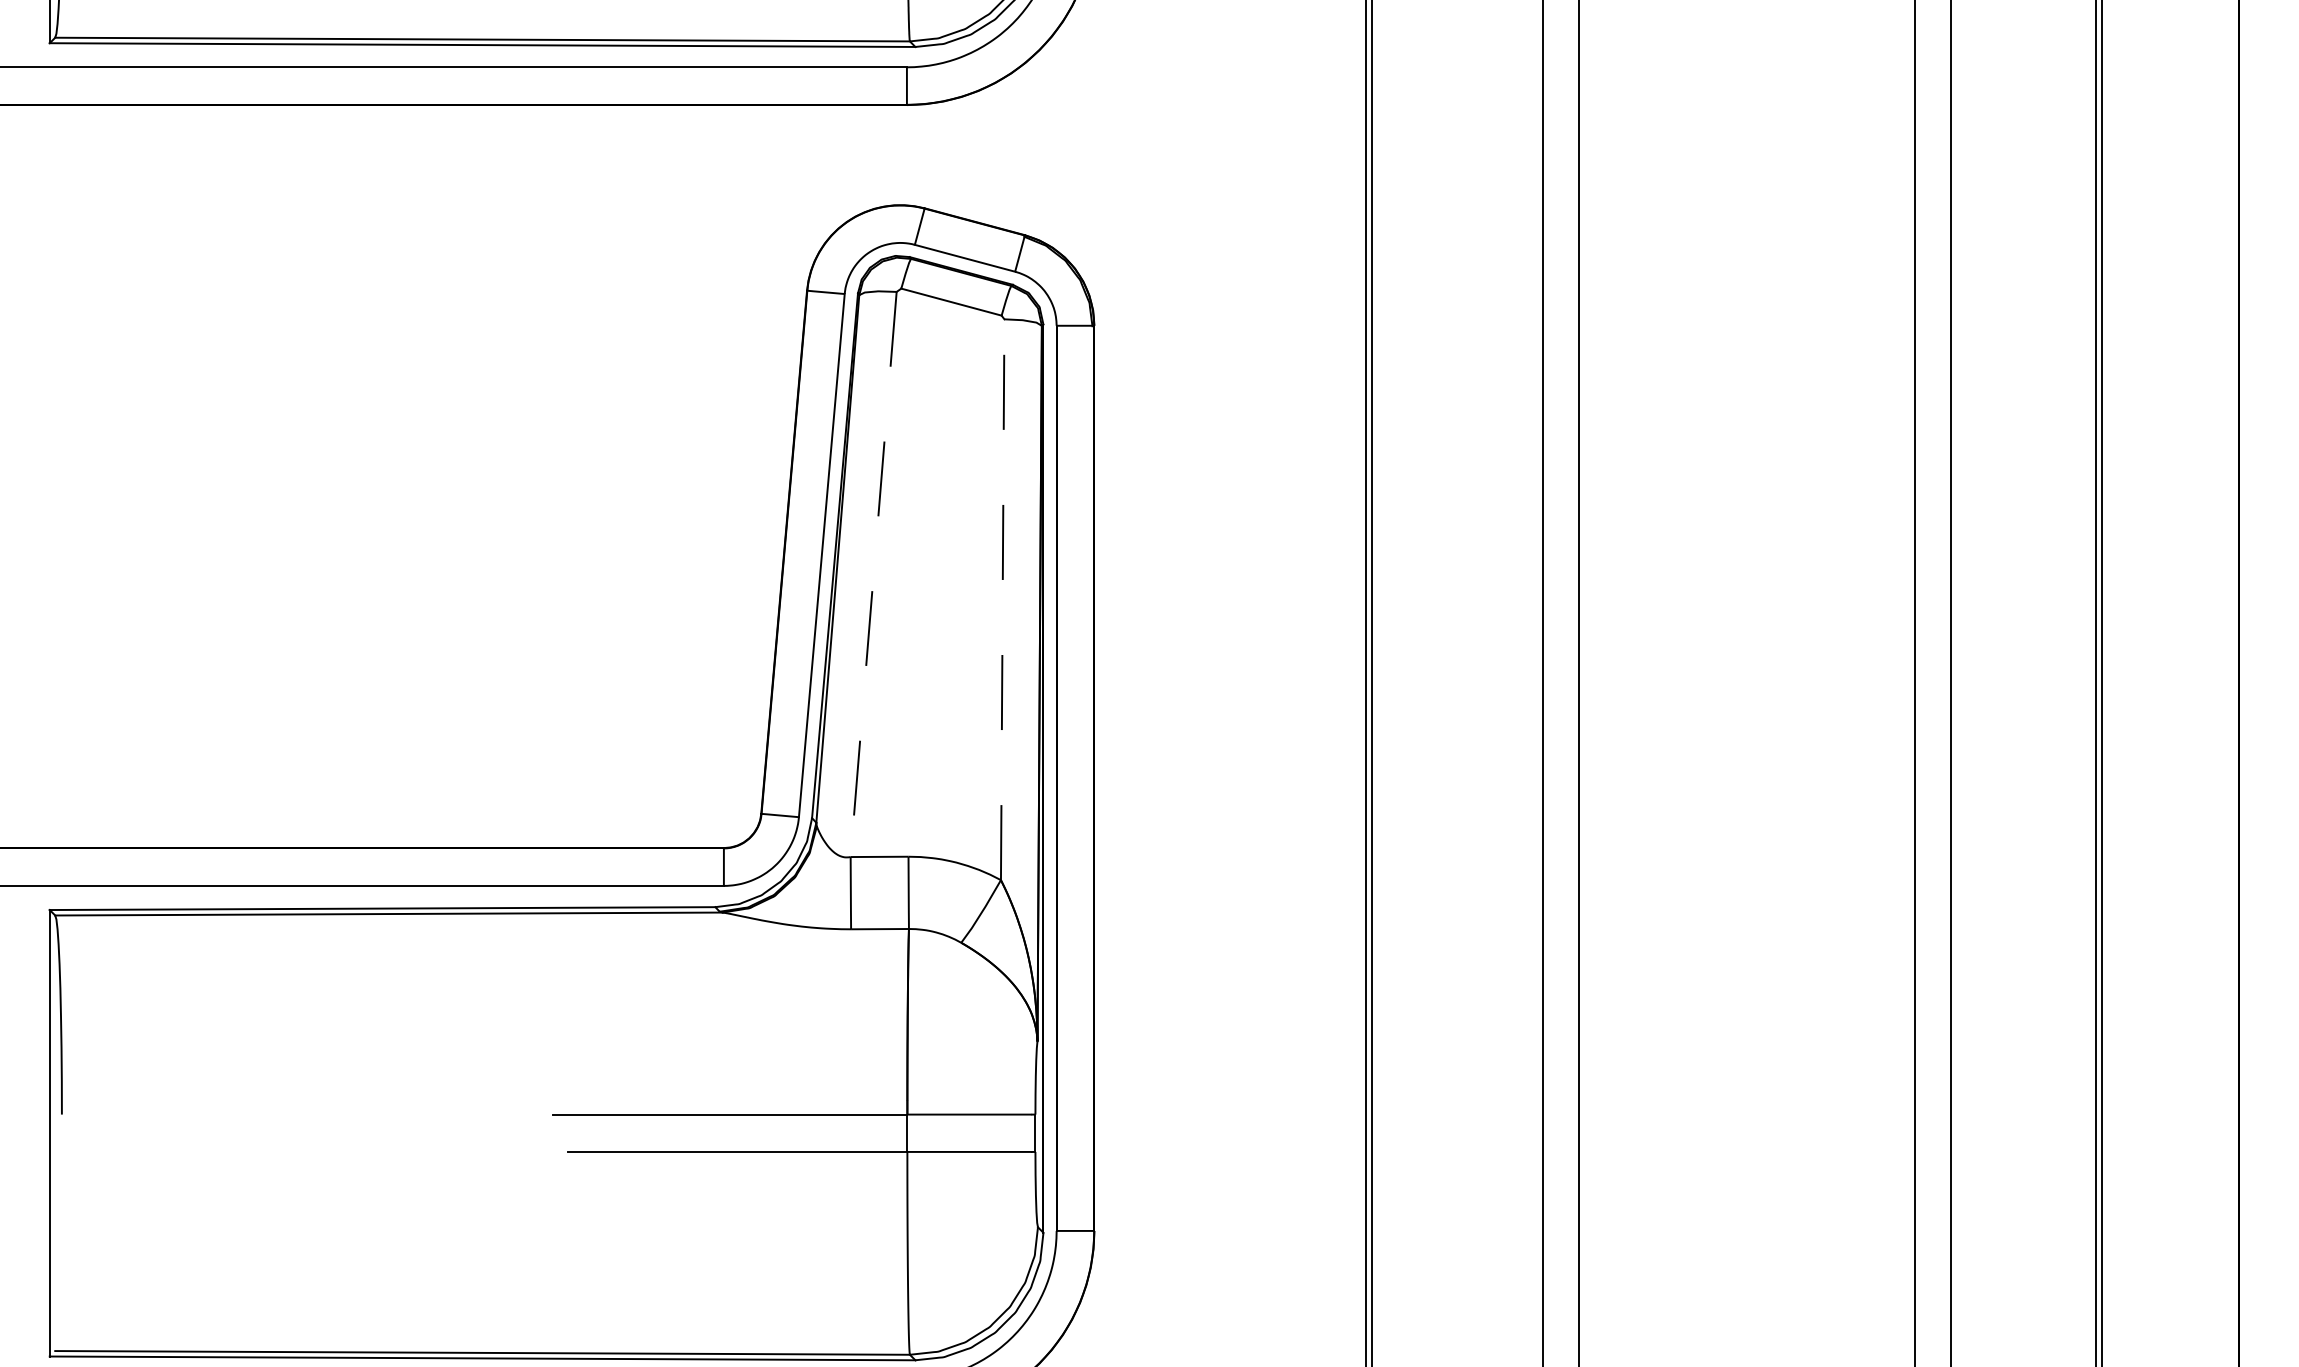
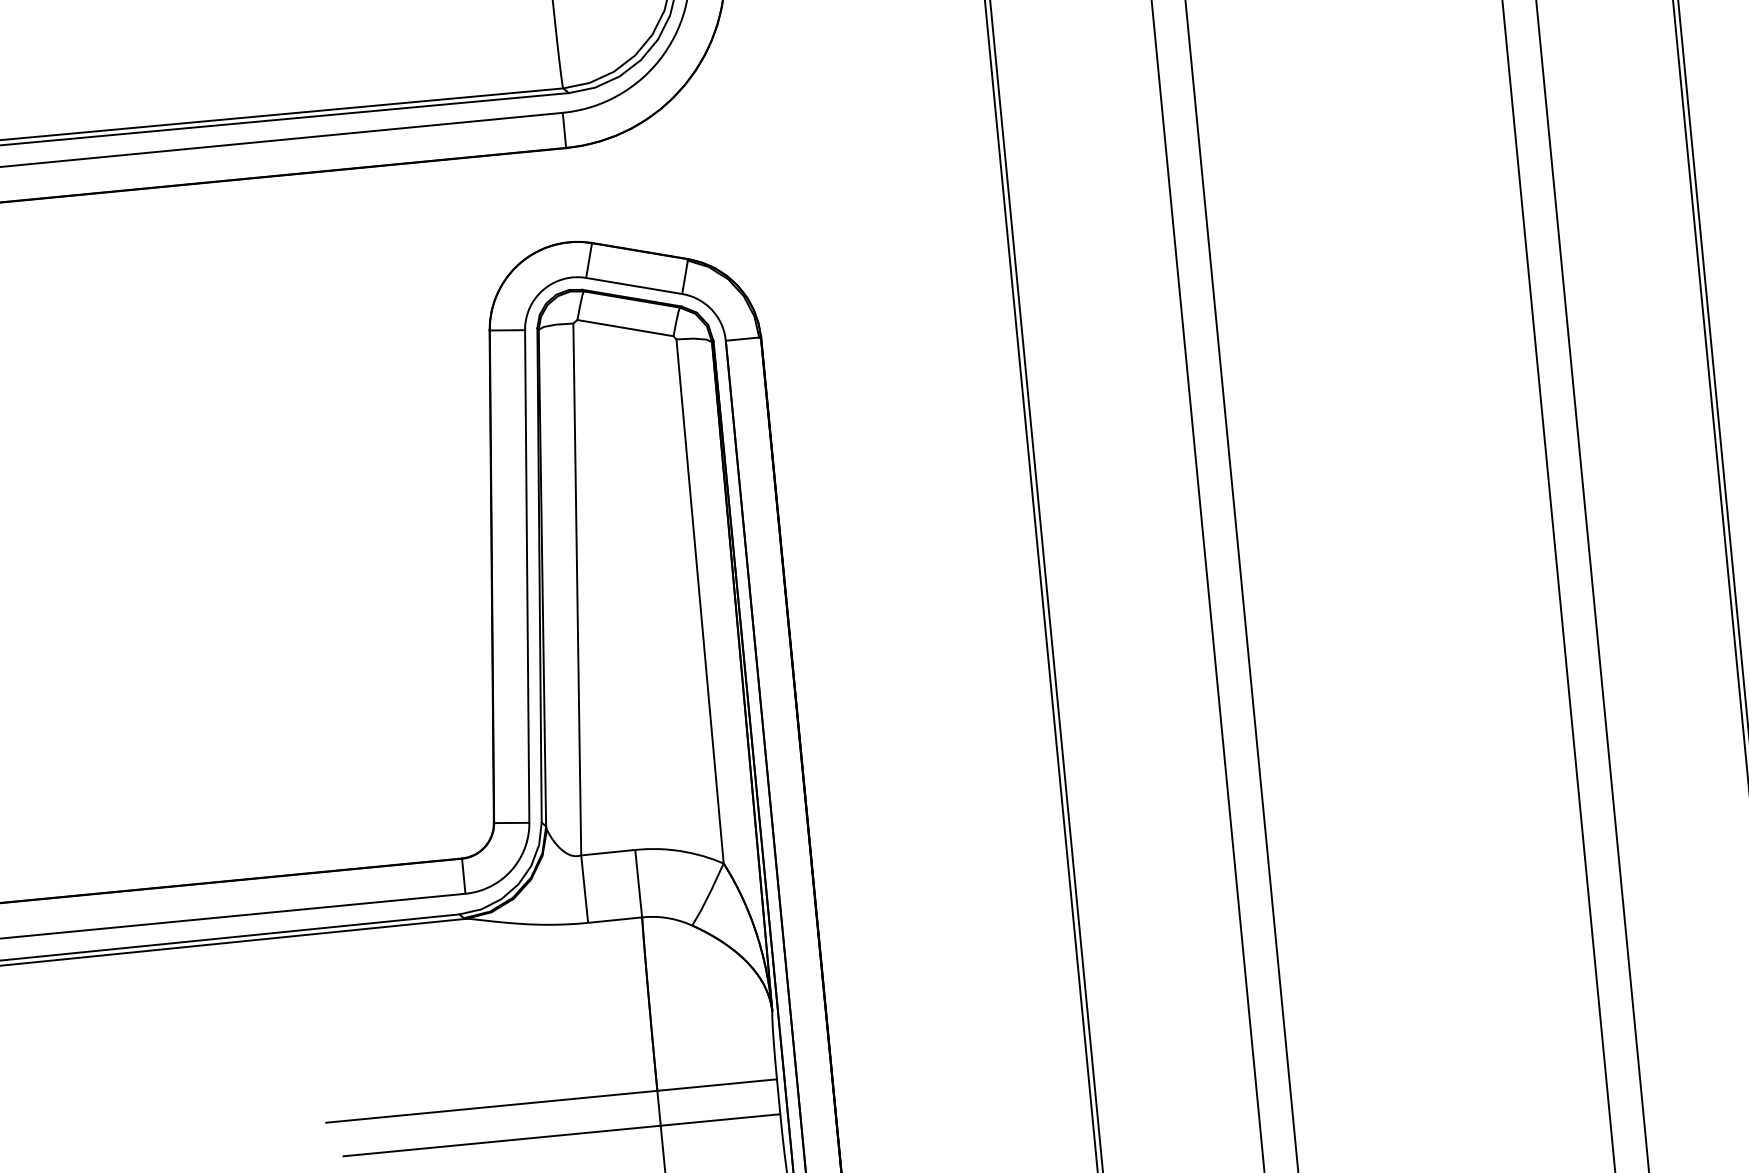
line: (873, 574) -> (577, 589), dashed -> solid
line: (1002, 599) -> (699, 601), dashed -> solid

